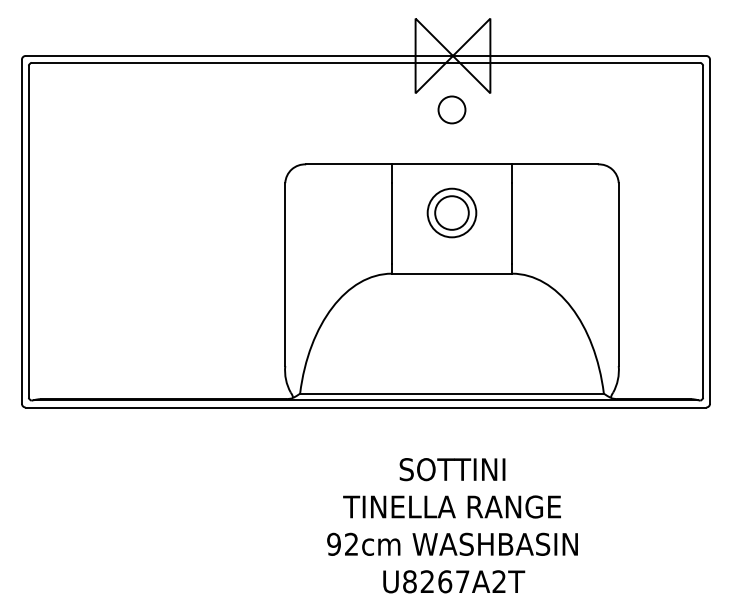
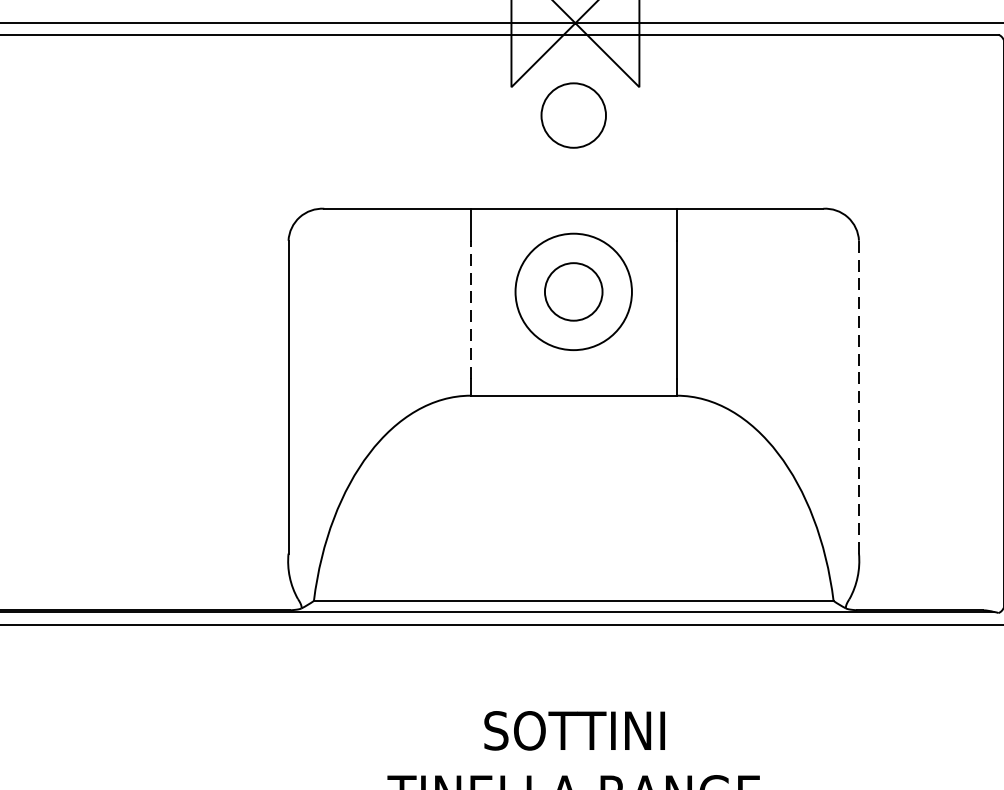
circle: (451, 109) -> (572, 114), size x1.4
circle: (451, 212) -> (572, 291), size x1.4
line: (391, 222) -> (470, 308), solid -> dashed
line: (618, 275) -> (858, 398), solid -> dashed

